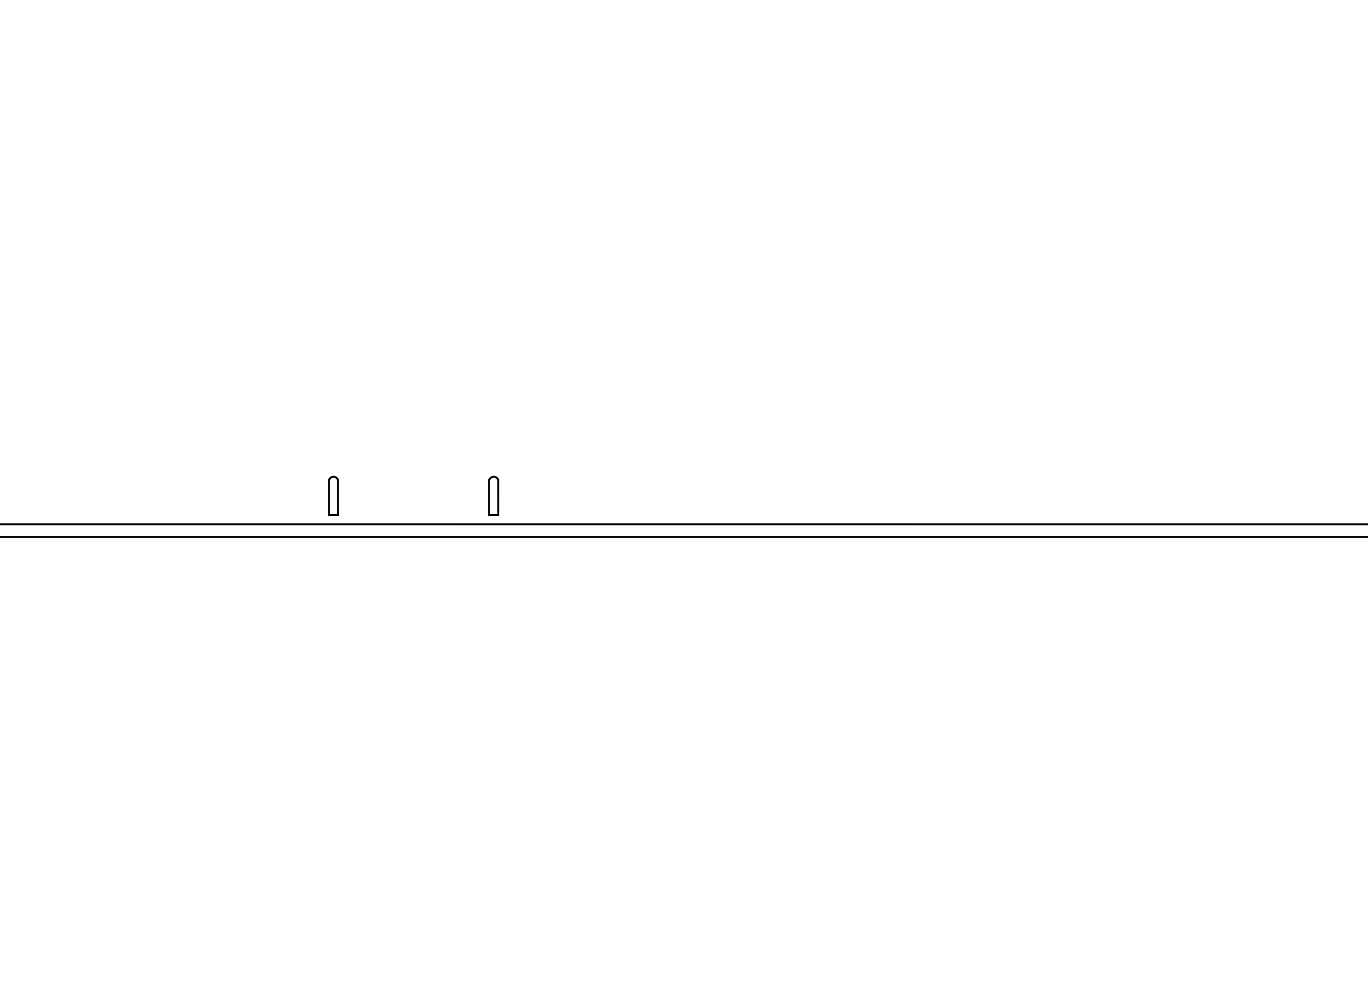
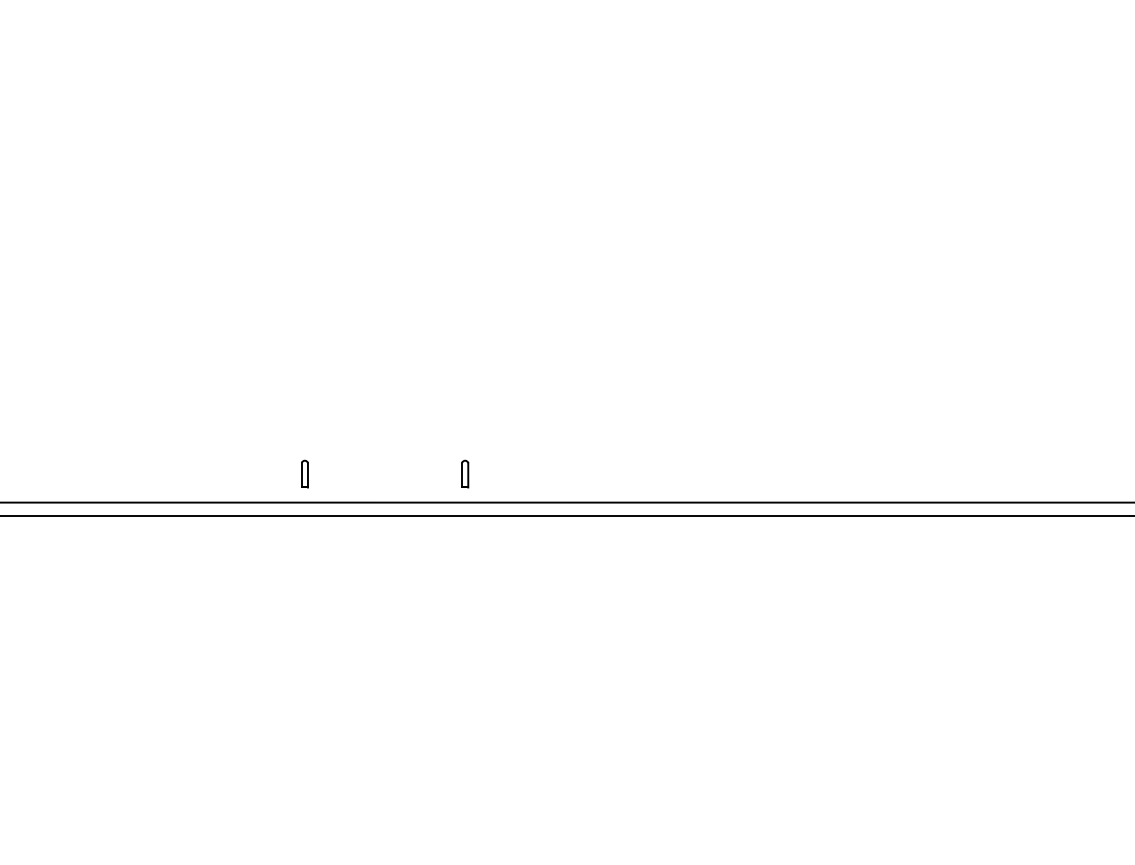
part: (333, 495) -> (304, 473), size x0.7
part: (493, 495) -> (464, 473), size x0.7

